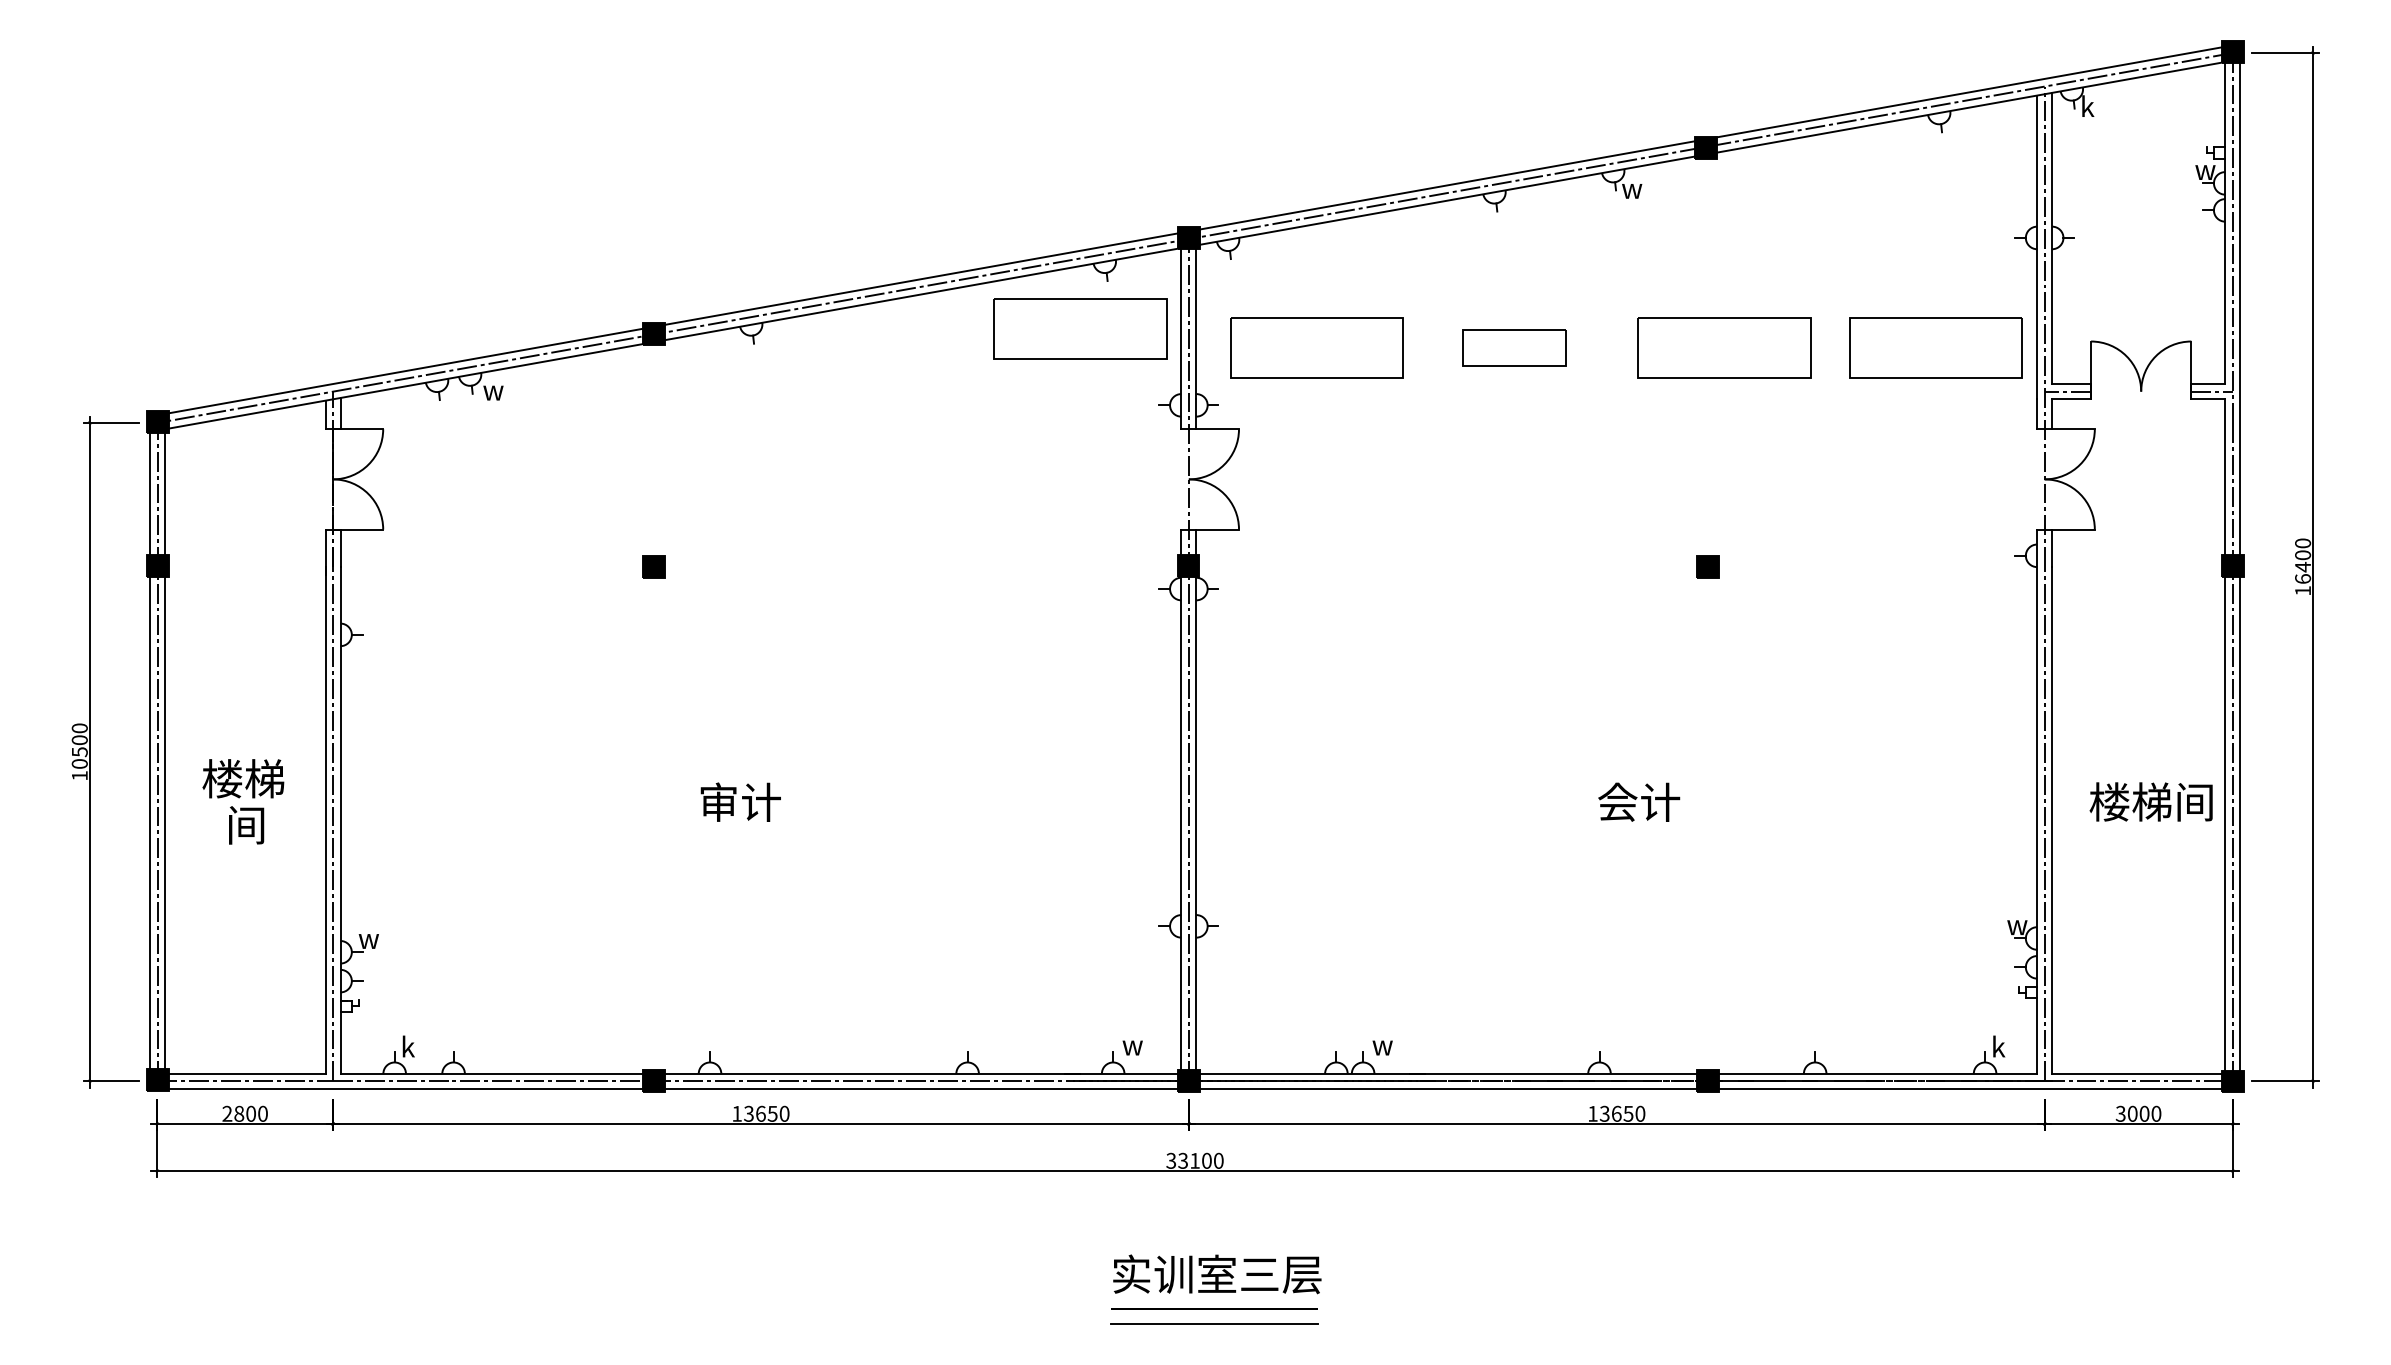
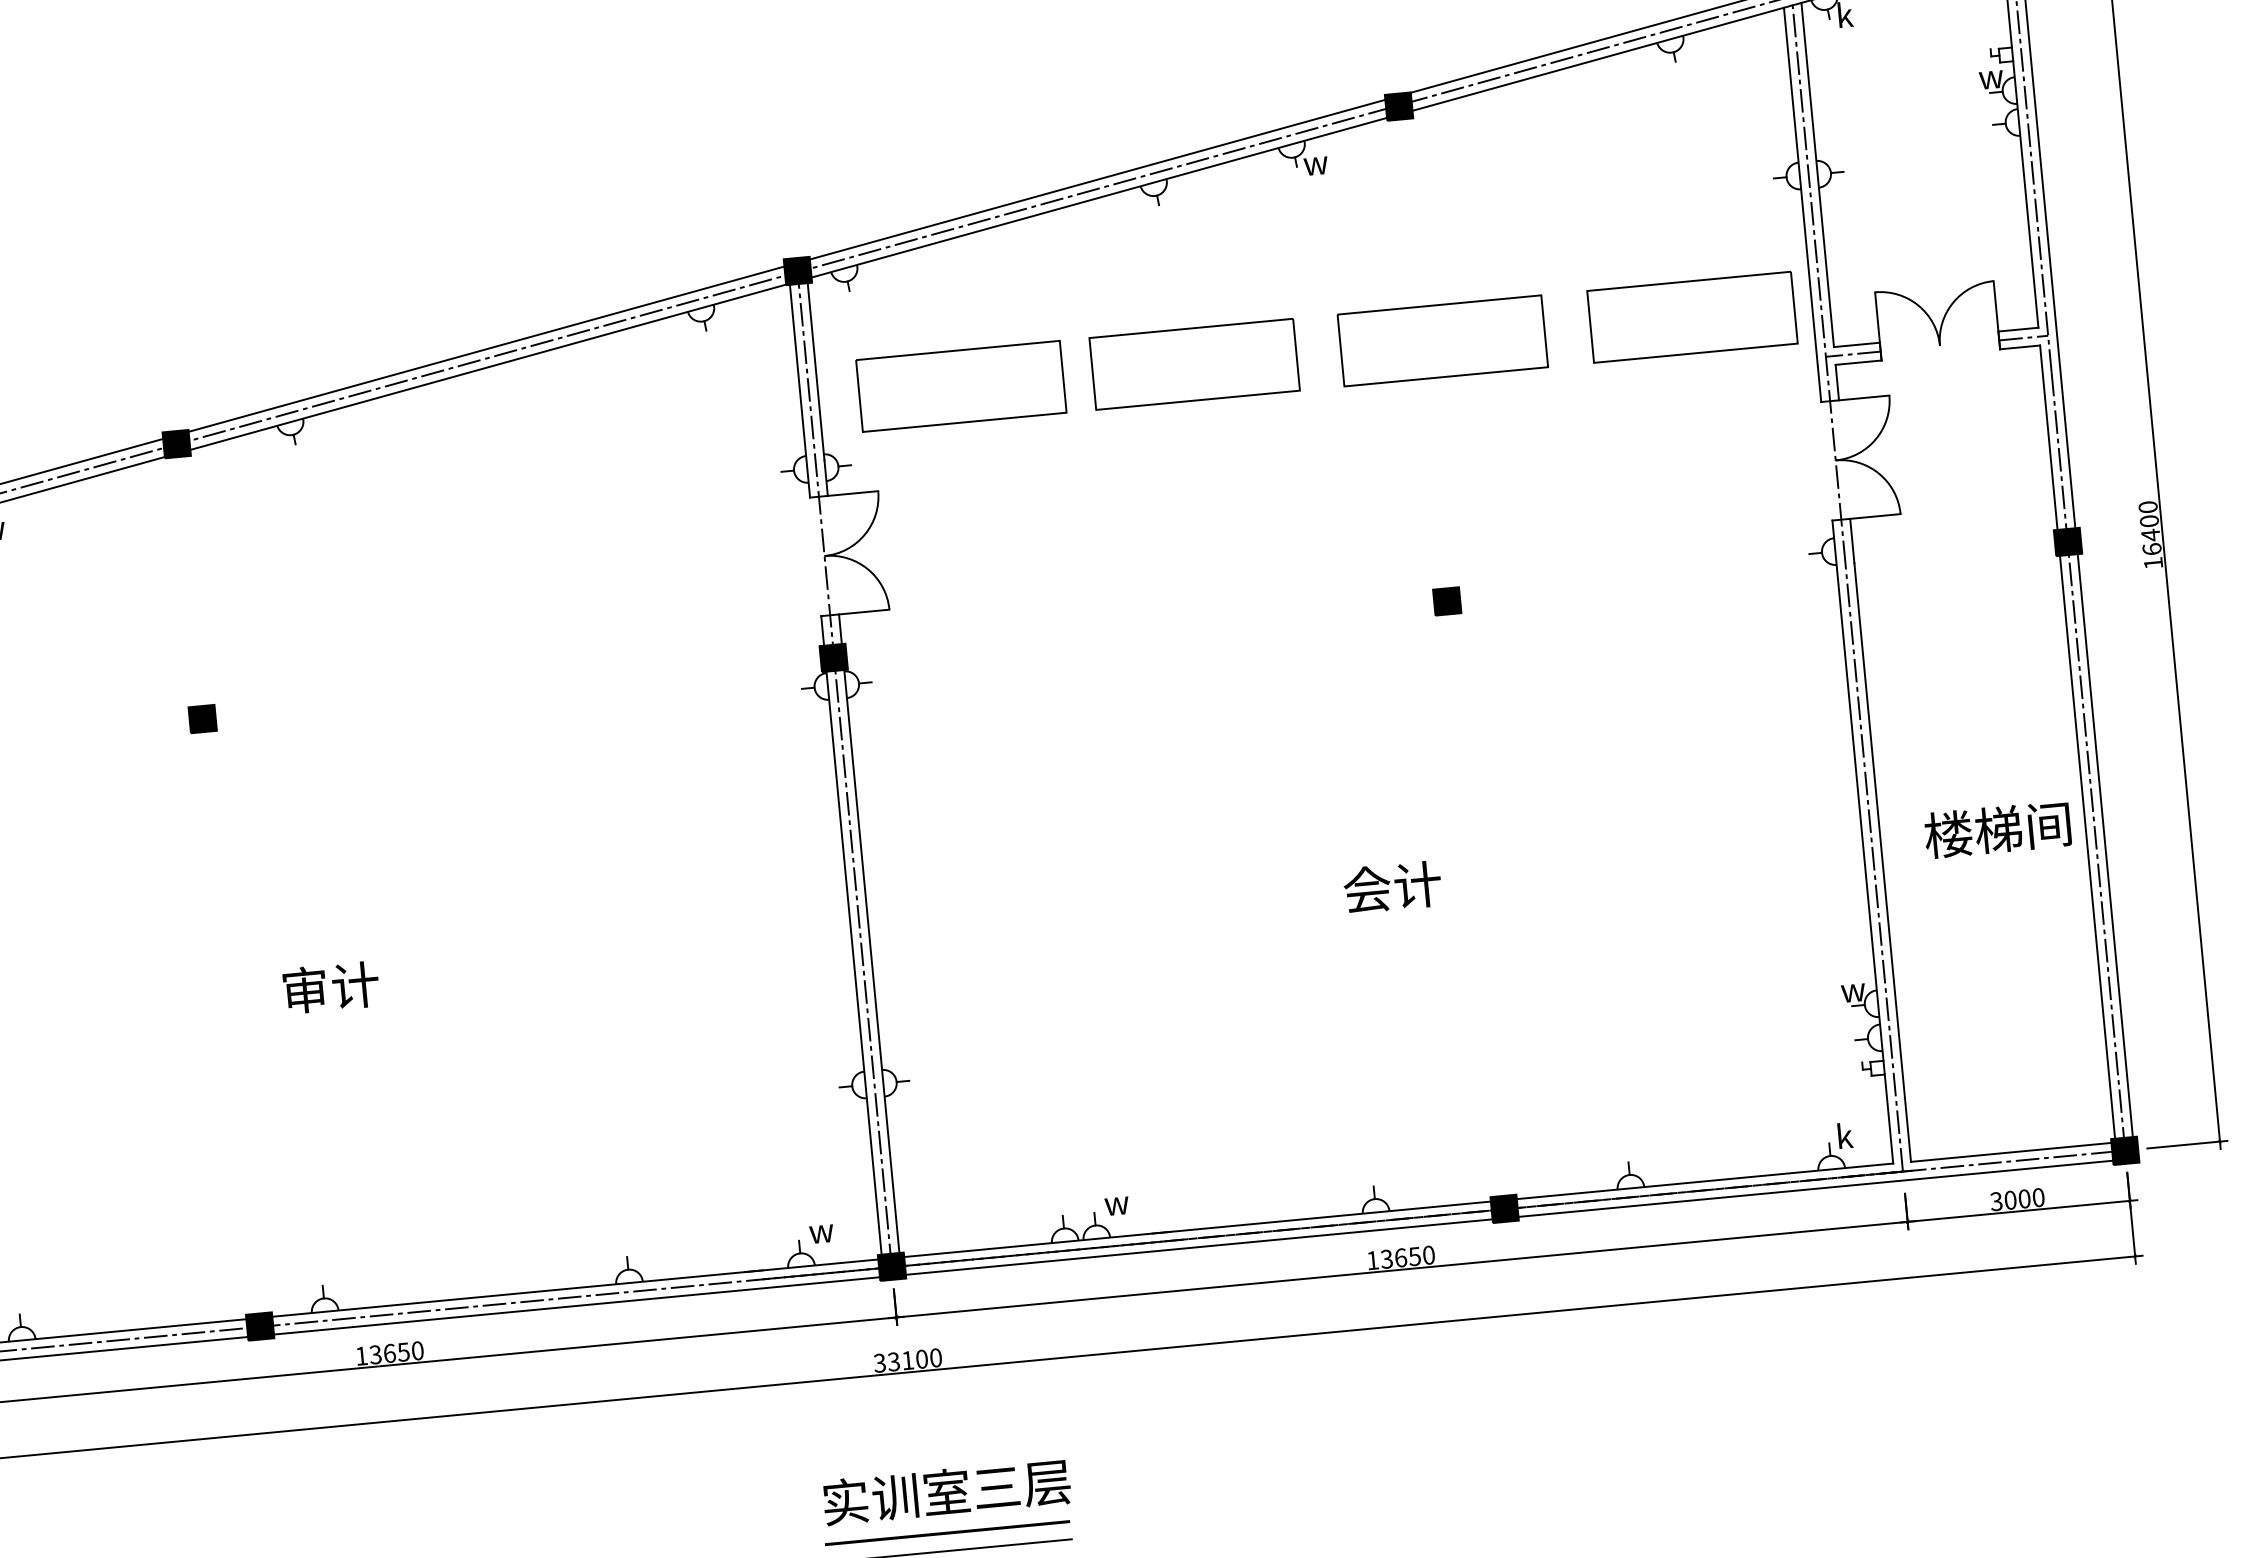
part: (1080, 328) -> (679, 389), removed
part: (1514, 347) -> (1194, 363), size x1.67

